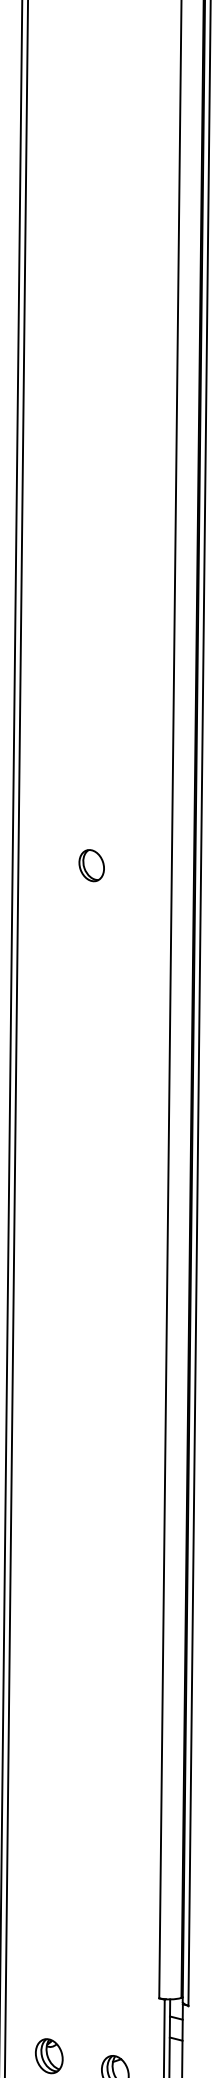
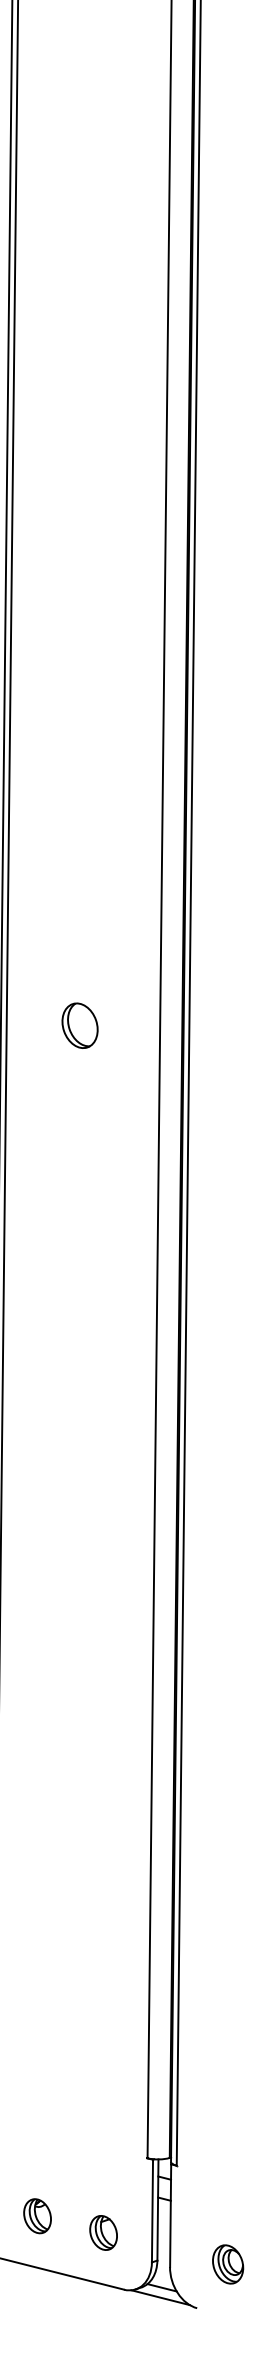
part: (91, 865) -> (79, 1025), size x1.43

